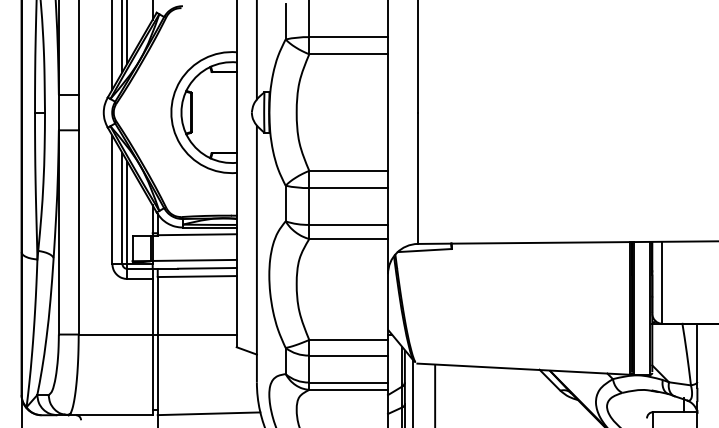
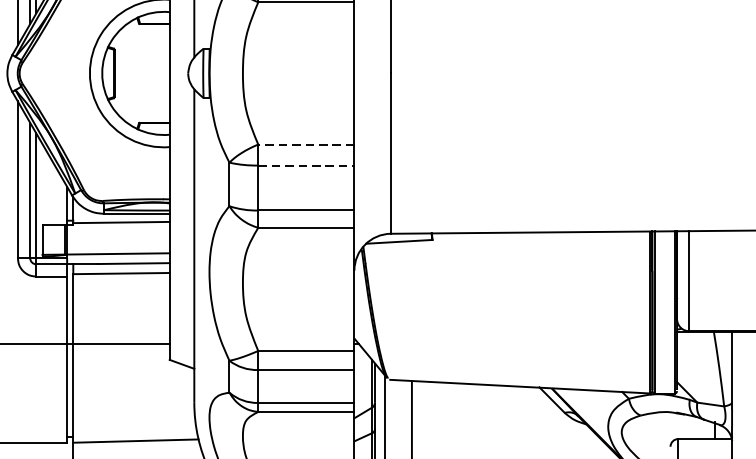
line: (348, 170) -> (306, 144), solid -> dashed
line: (349, 188) -> (307, 166), solid -> dashed

